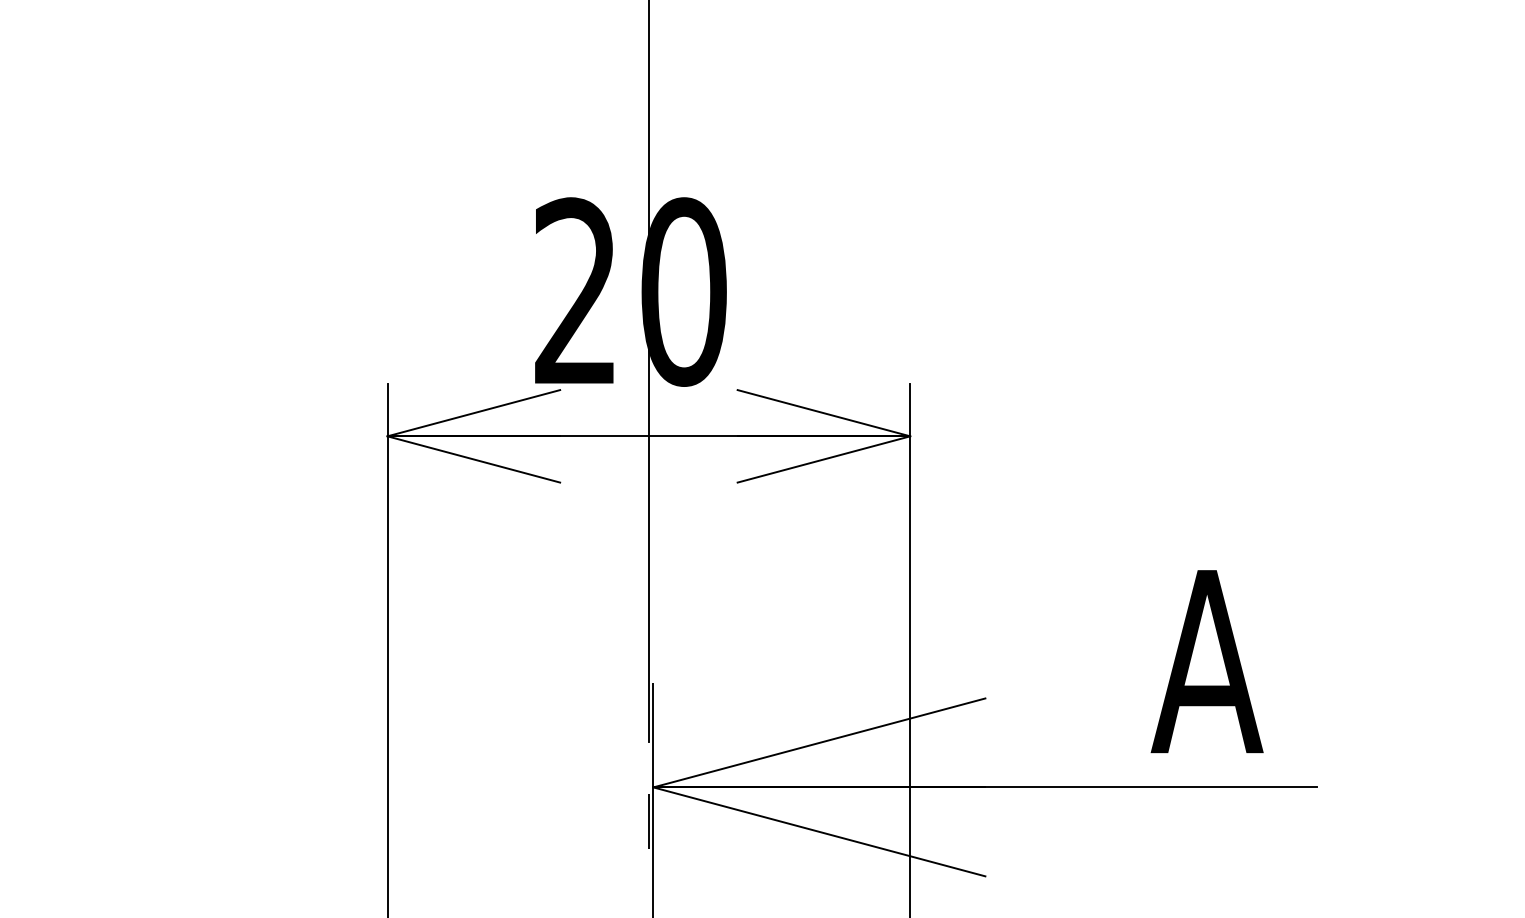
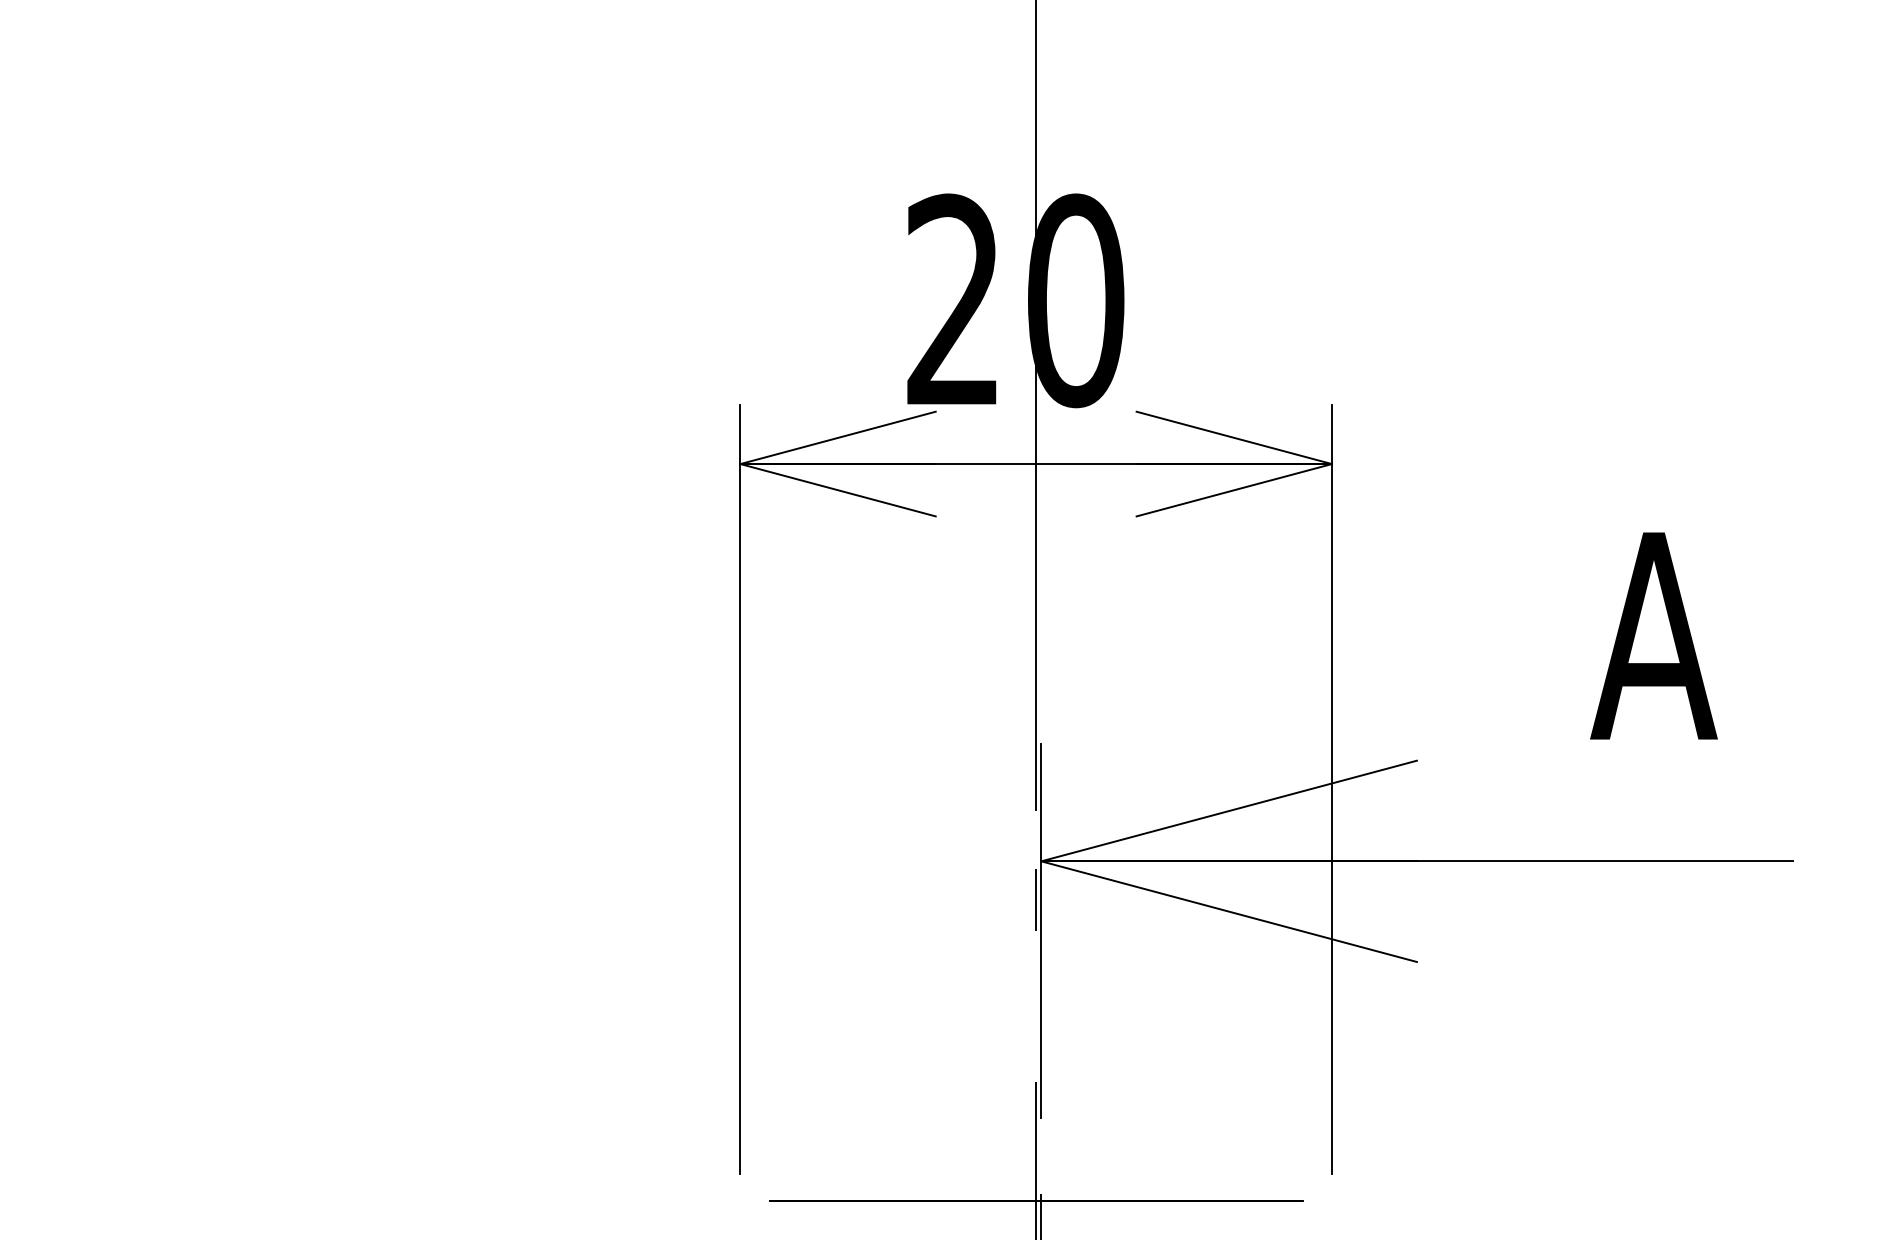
text: (1206, 661) -> (1653, 635), moved

